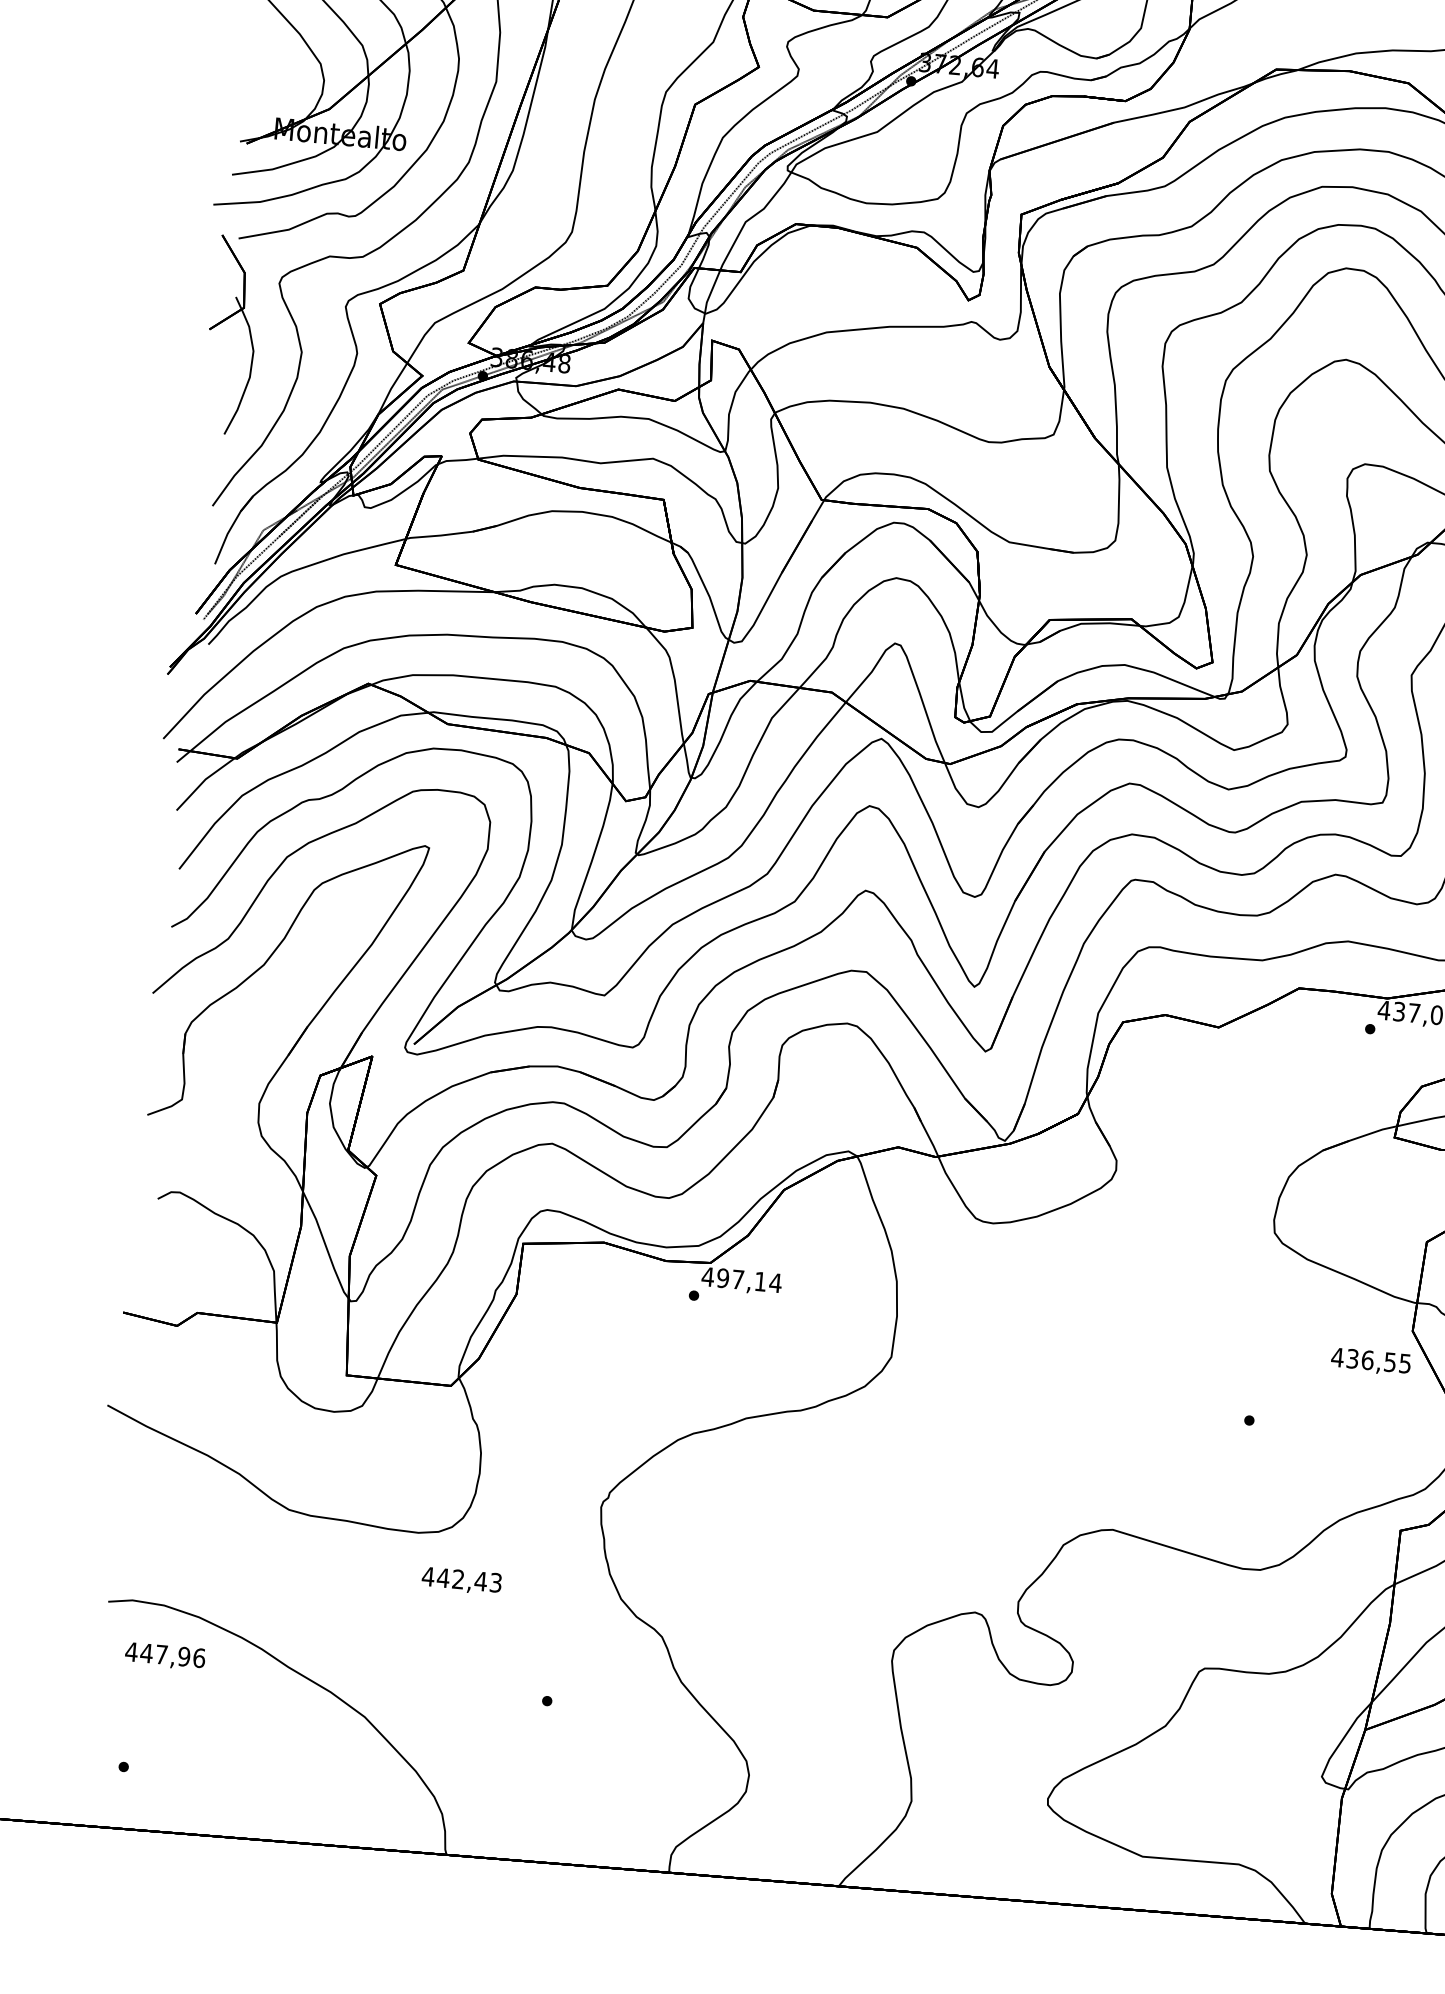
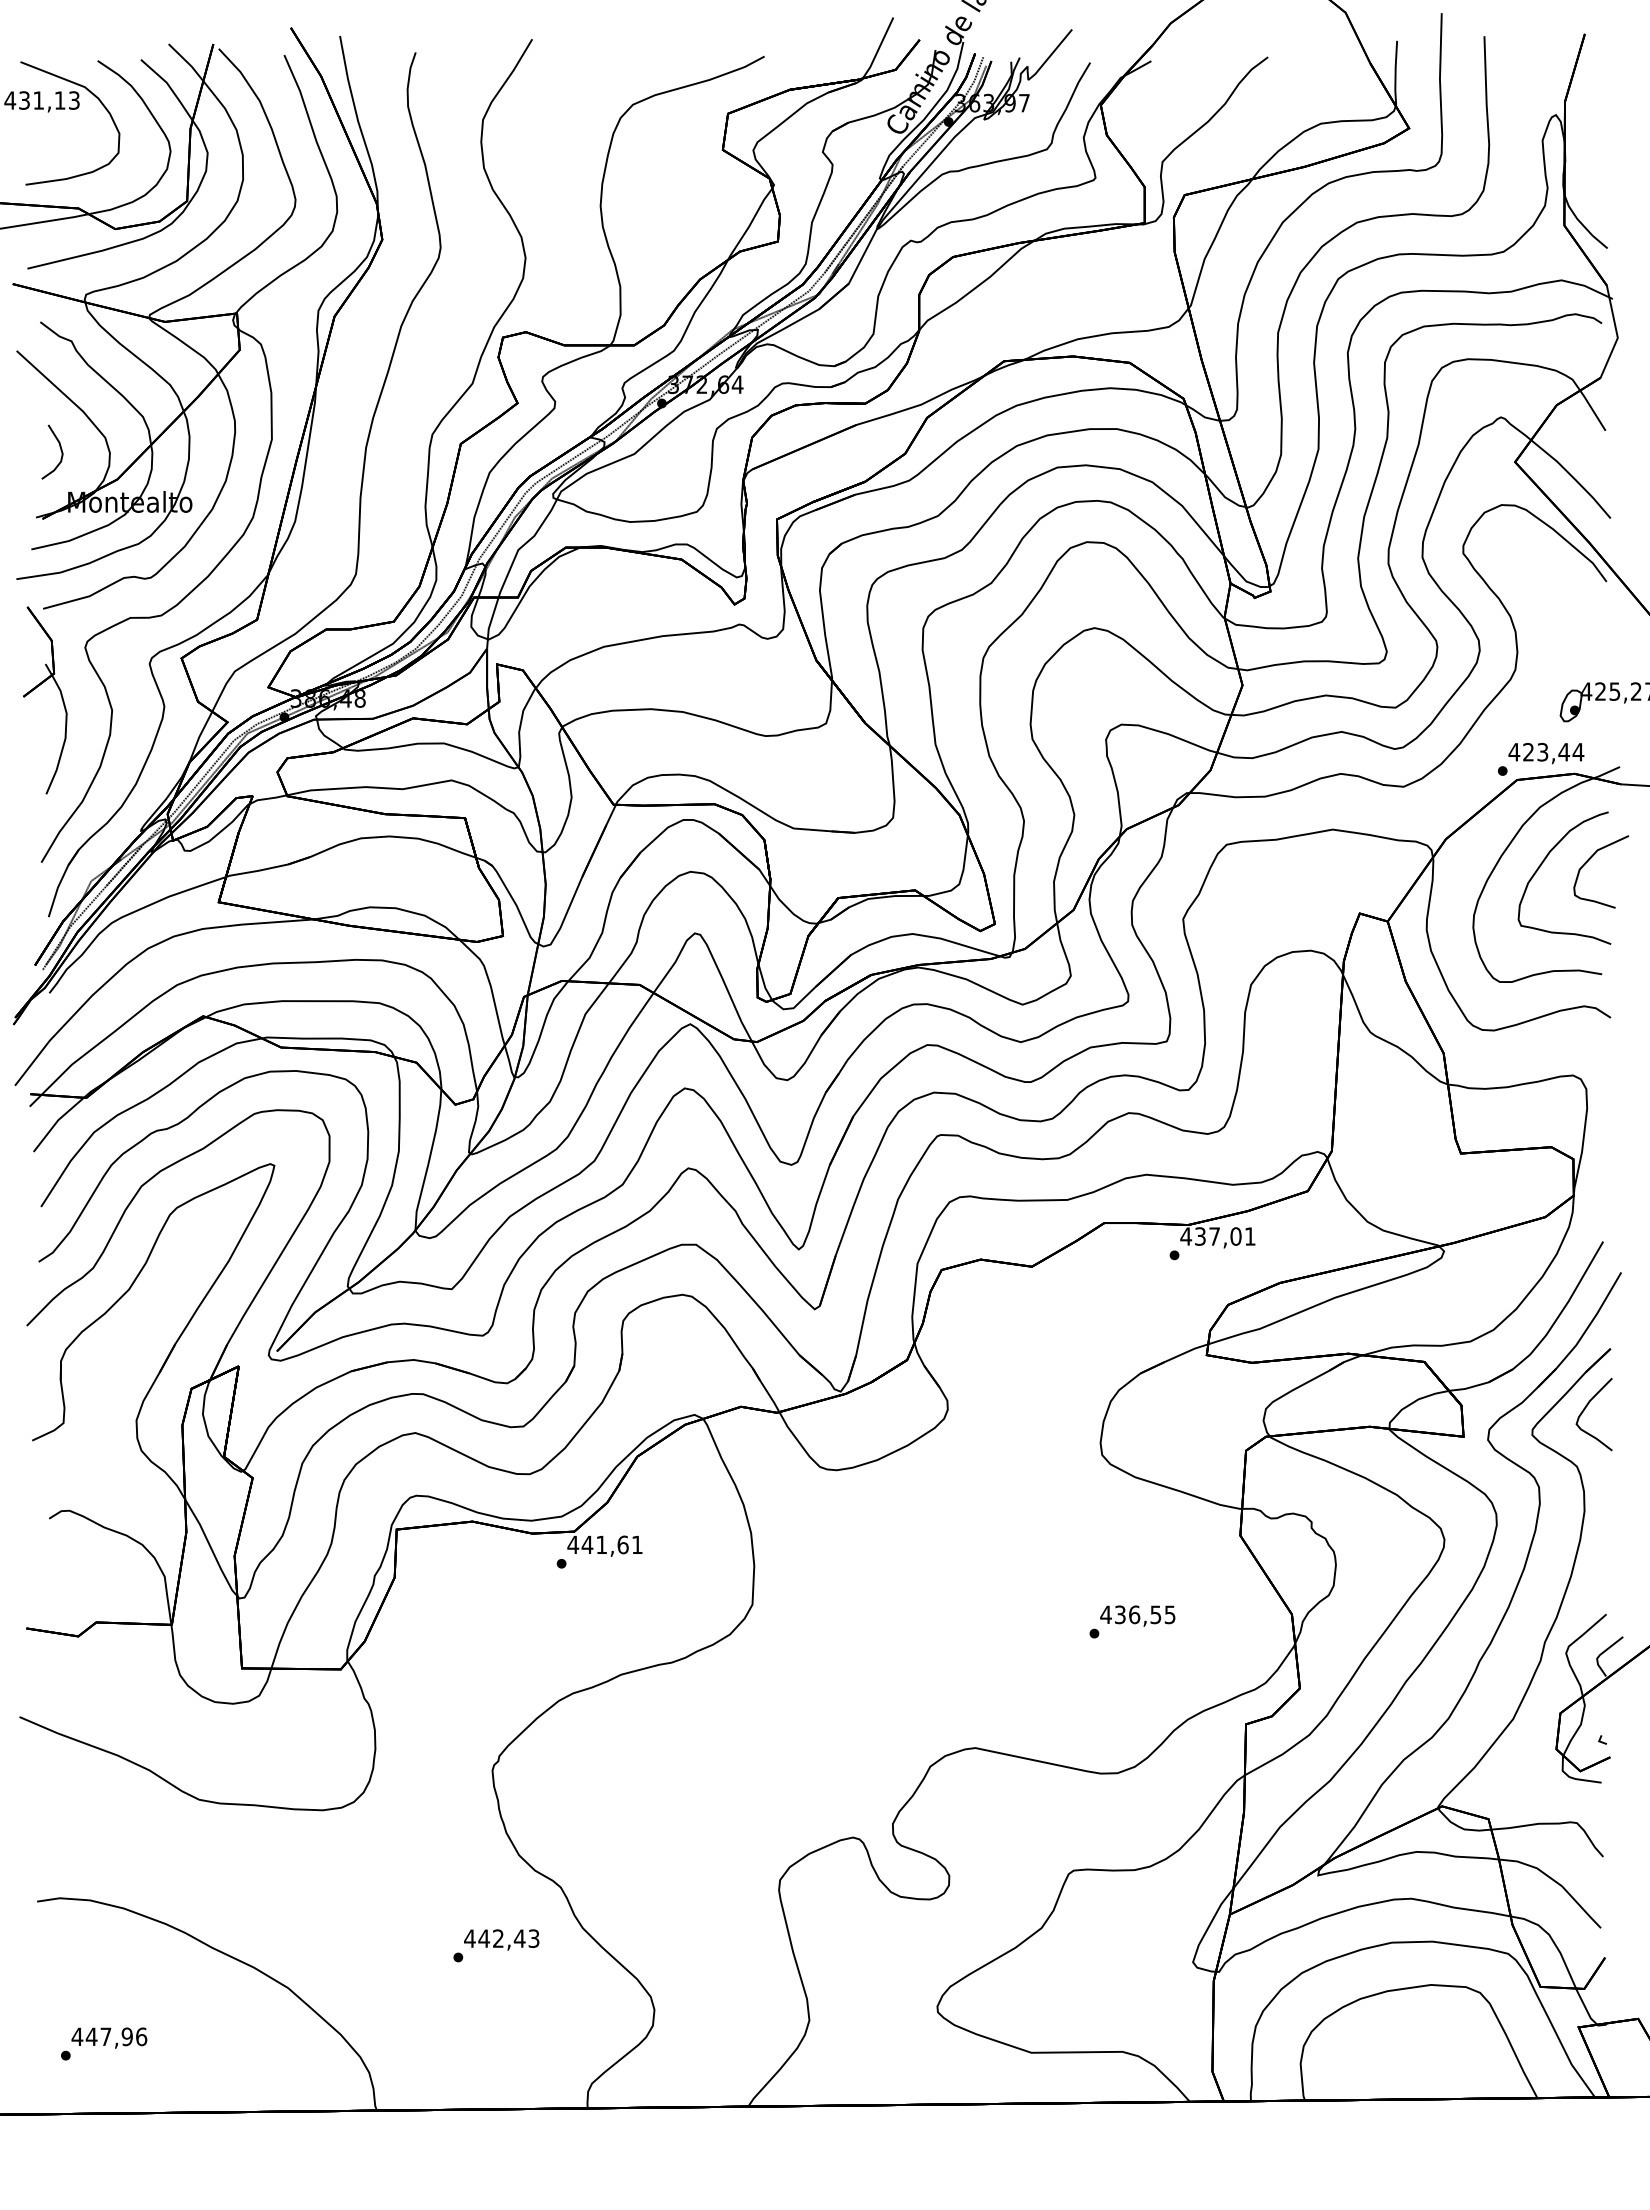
curve: (271, 69) -> (59, 447), added
text: (749, 1280) -> (612, 1544), 497,14 -> 441,61
text: (1370, 1361) -> (1137, 1615), moved
text: (461, 1580) -> (501, 1939), moved
text: (165, 1655) -> (109, 2037), moved

